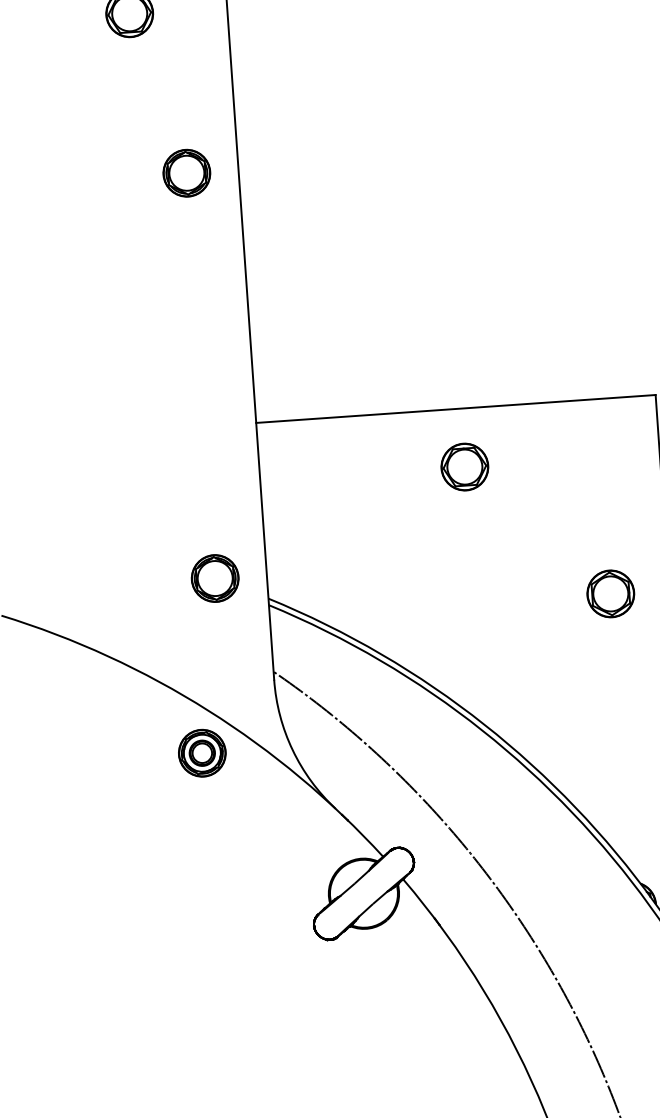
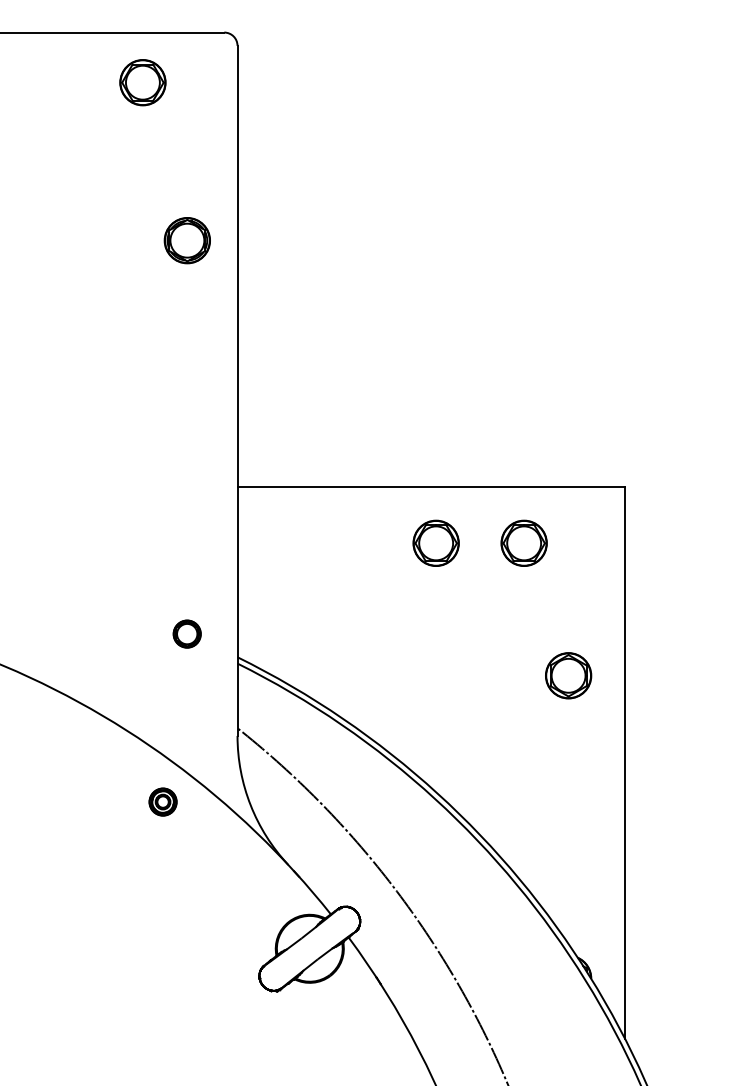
part: (554, 459) -> (523, 542), added
part: (214, 577) -> (186, 633), size x0.6
part: (201, 752) -> (162, 801), size x0.6

